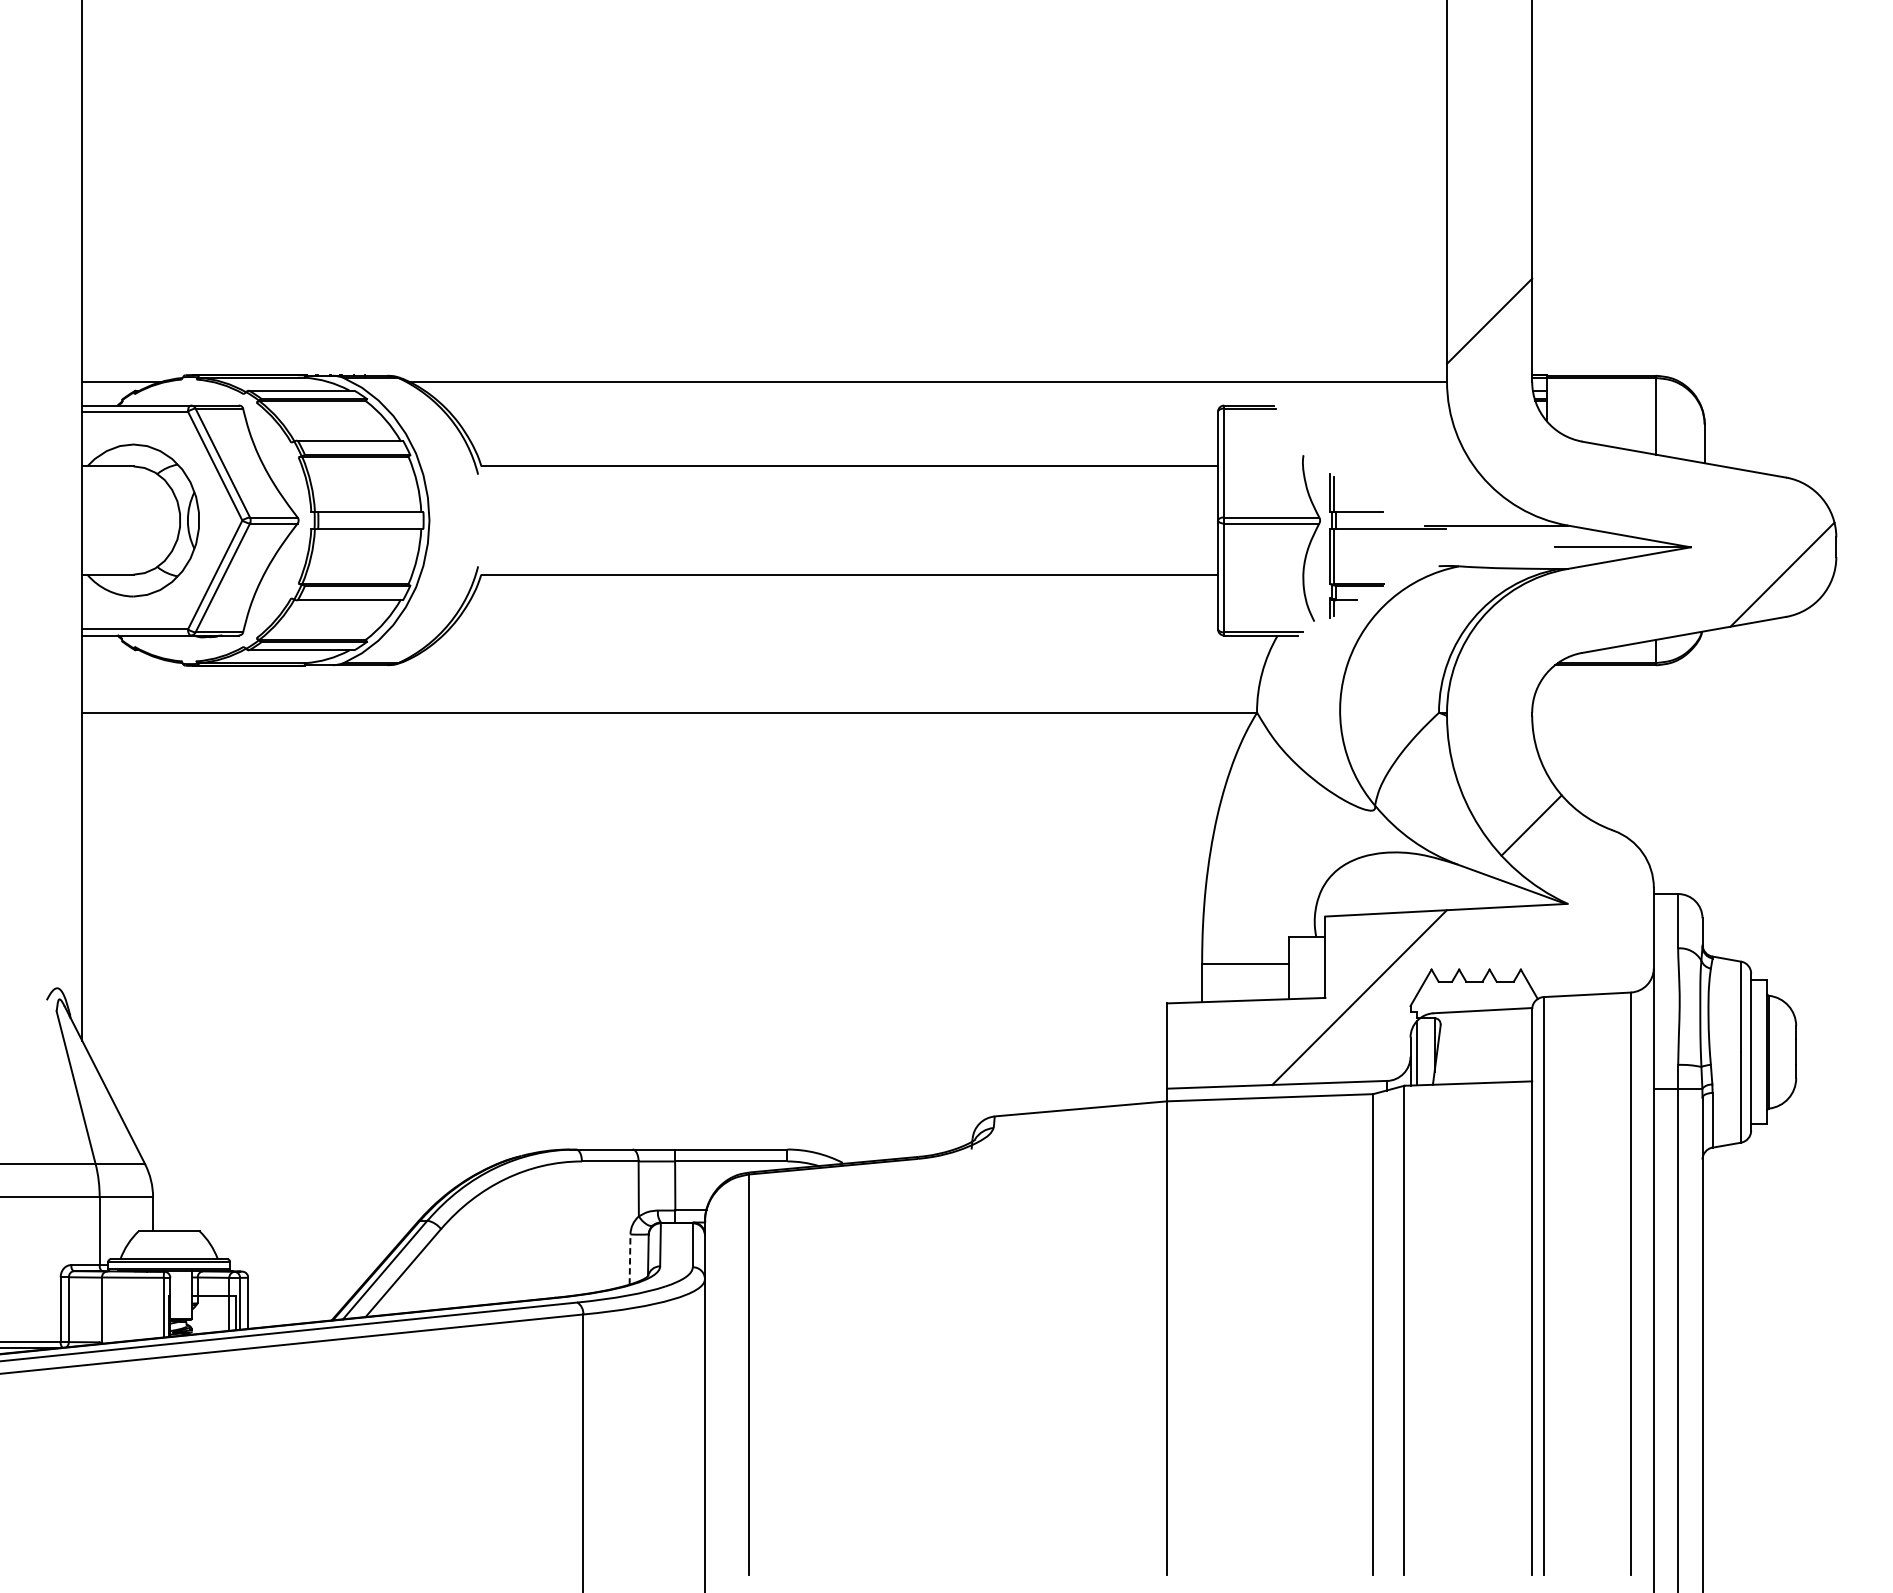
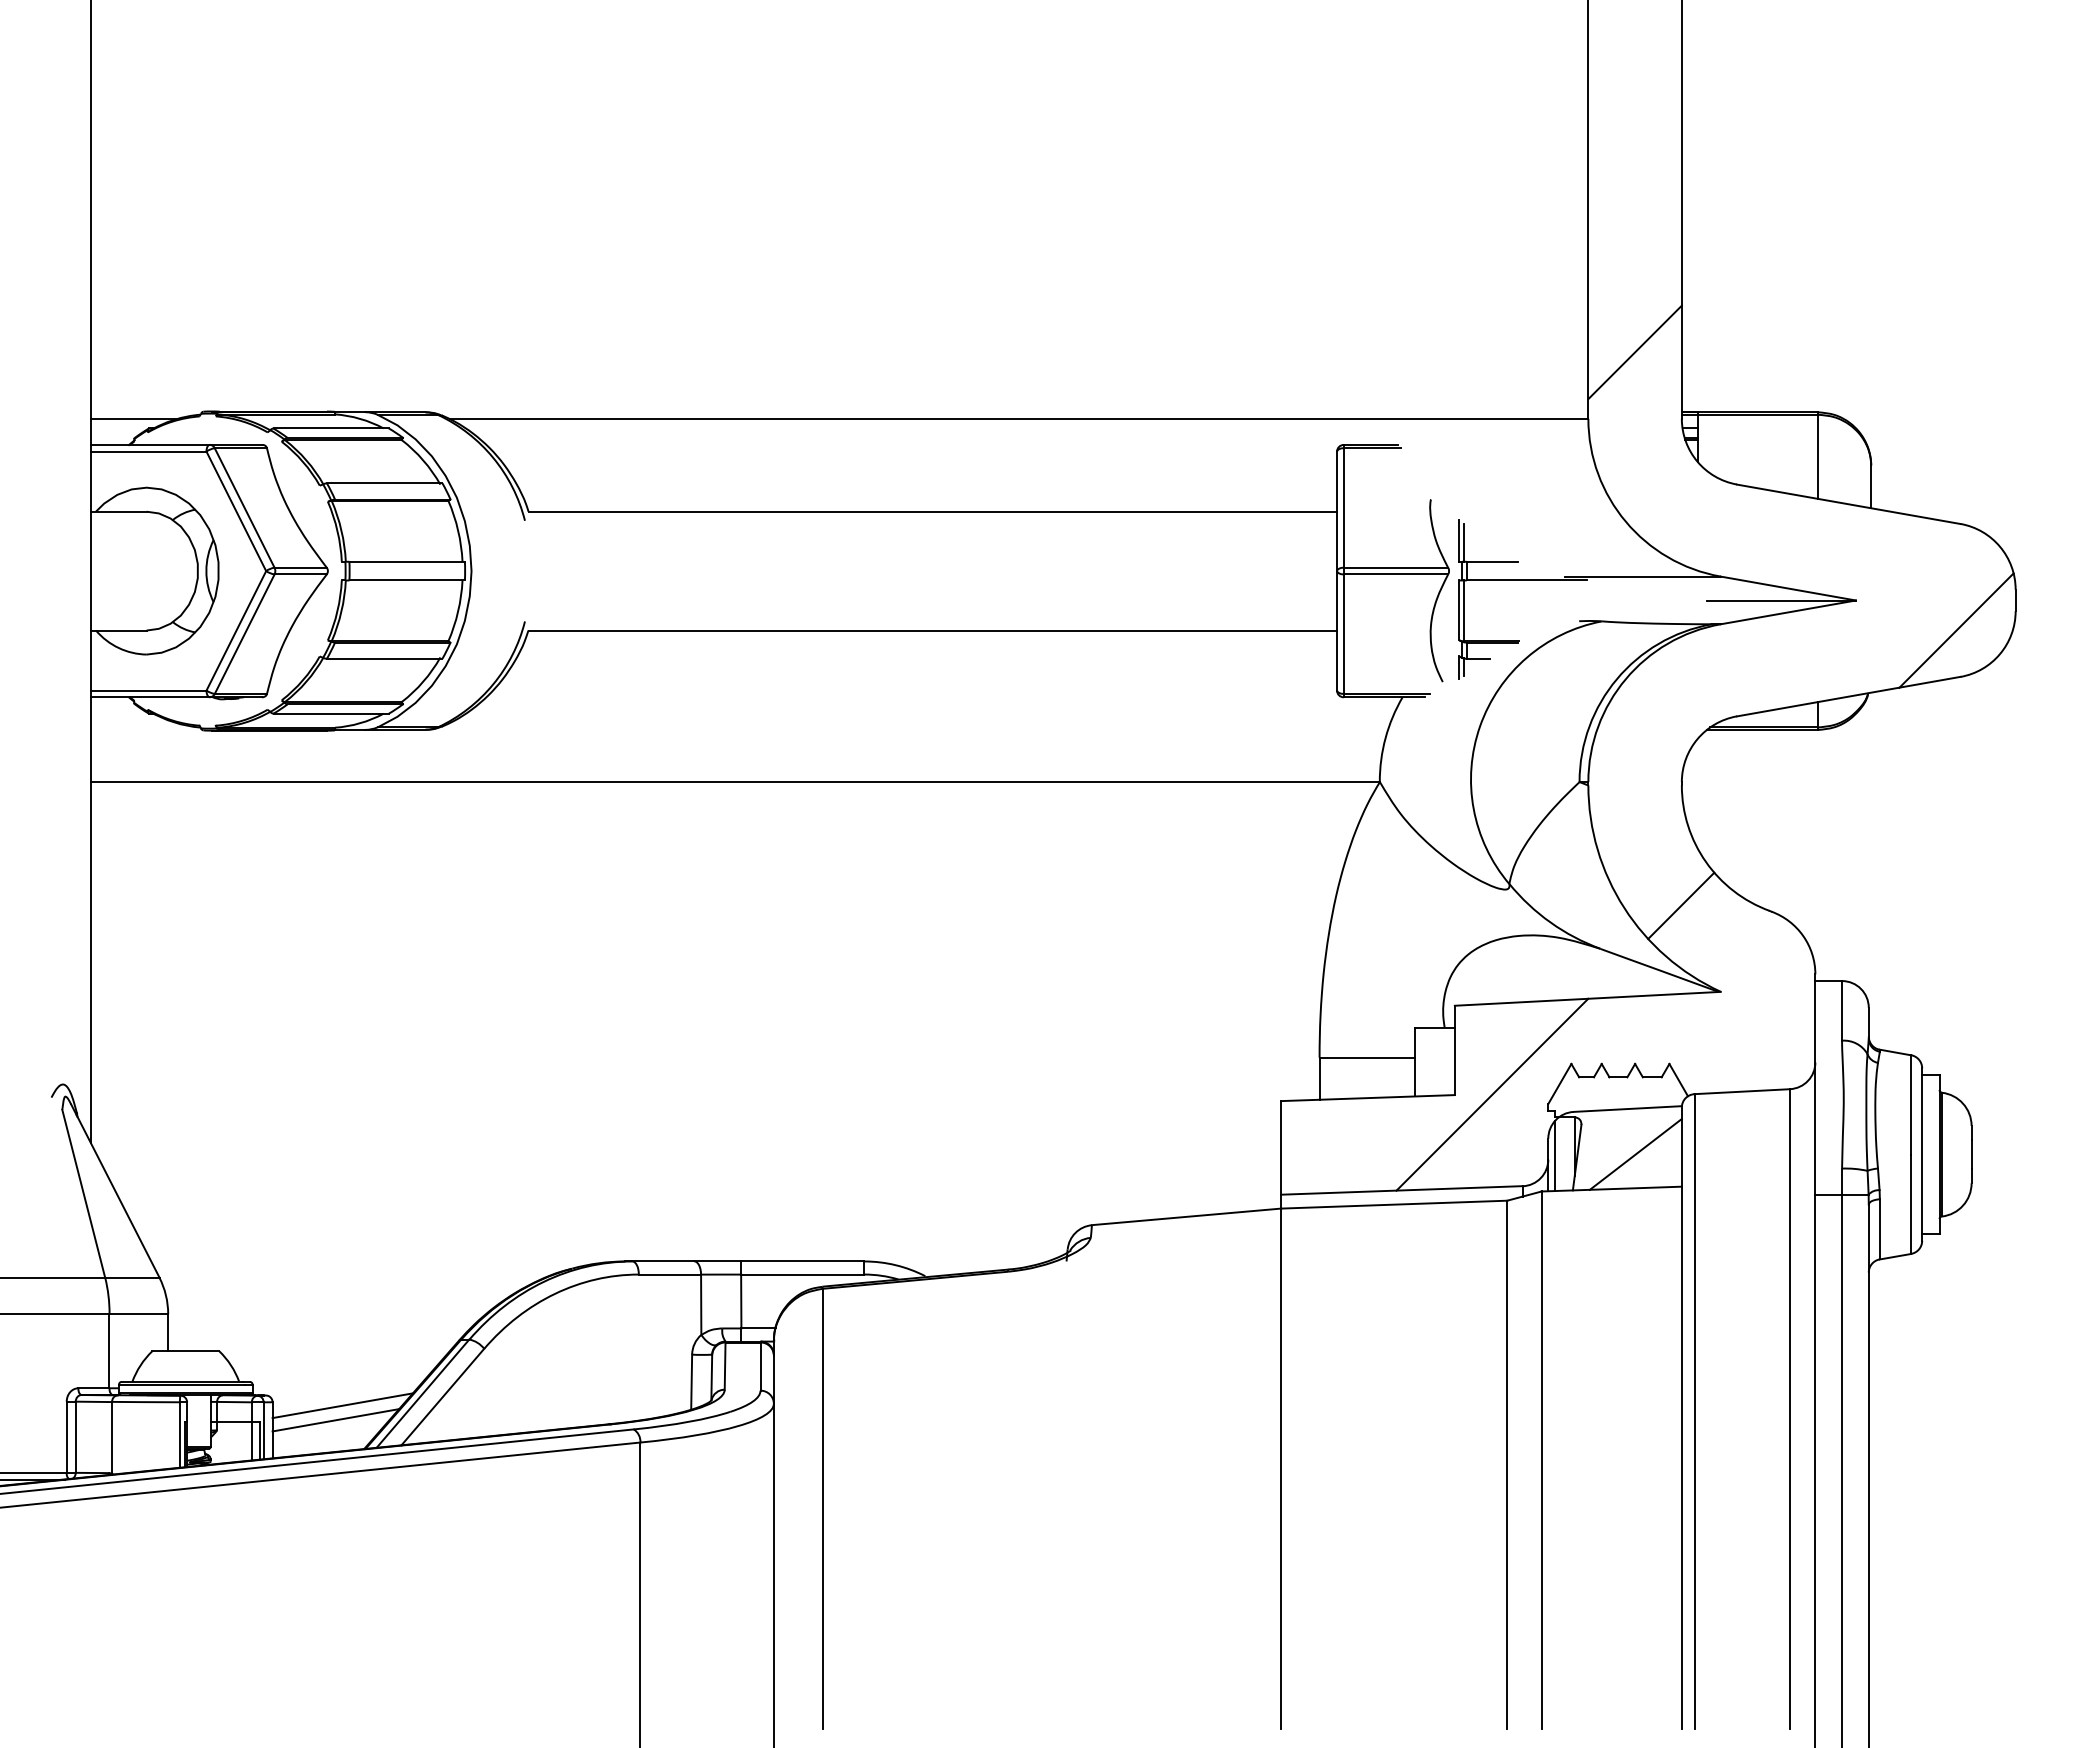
line: (1489, 1051) -> (1635, 1153), added
line: (629, 1259) -> (691, 1382), dashed -> solid
line: (311, 1280) -> (342, 1405), added
line: (305, 1294) -> (335, 1420), added

